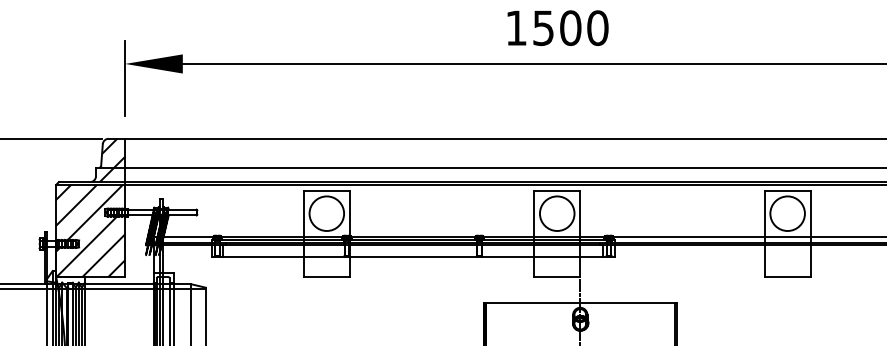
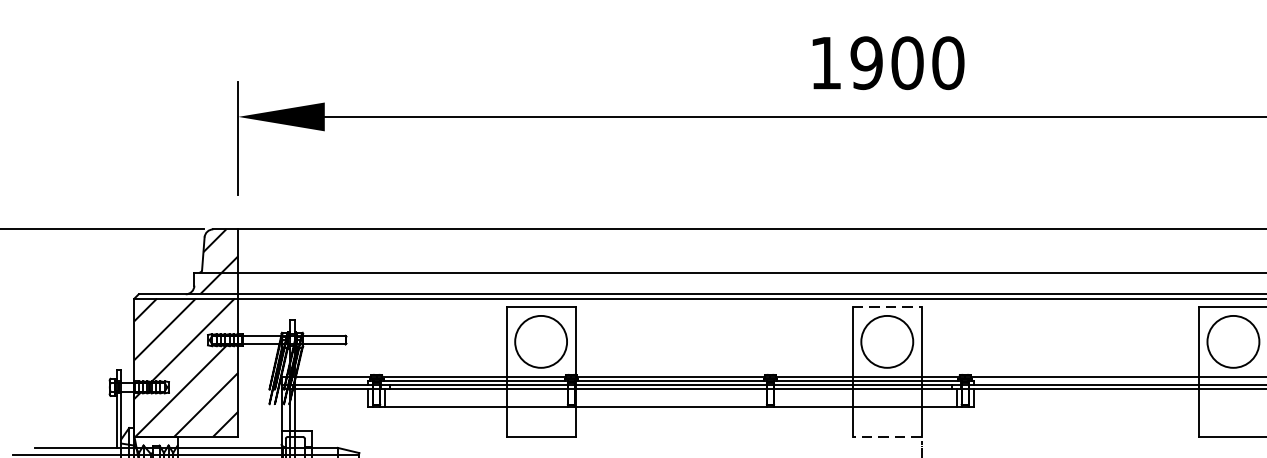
text: (543, 27) -> (866, 62), 1500 -> 1900
line: (557, 190) -> (887, 307), solid -> dashed
line: (556, 277) -> (886, 437), solid -> dashed

